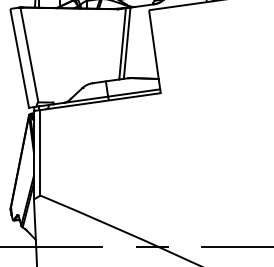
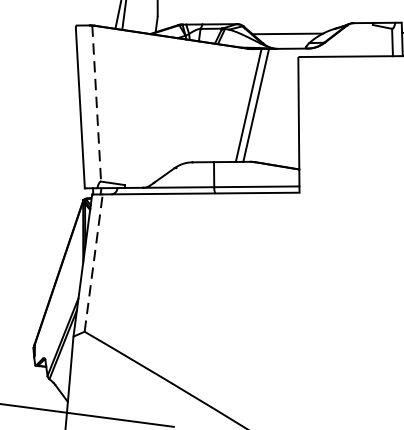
line: (29, 55) -> (96, 104), solid -> dashed
line: (40, 152) -> (93, 262), solid -> dashed

